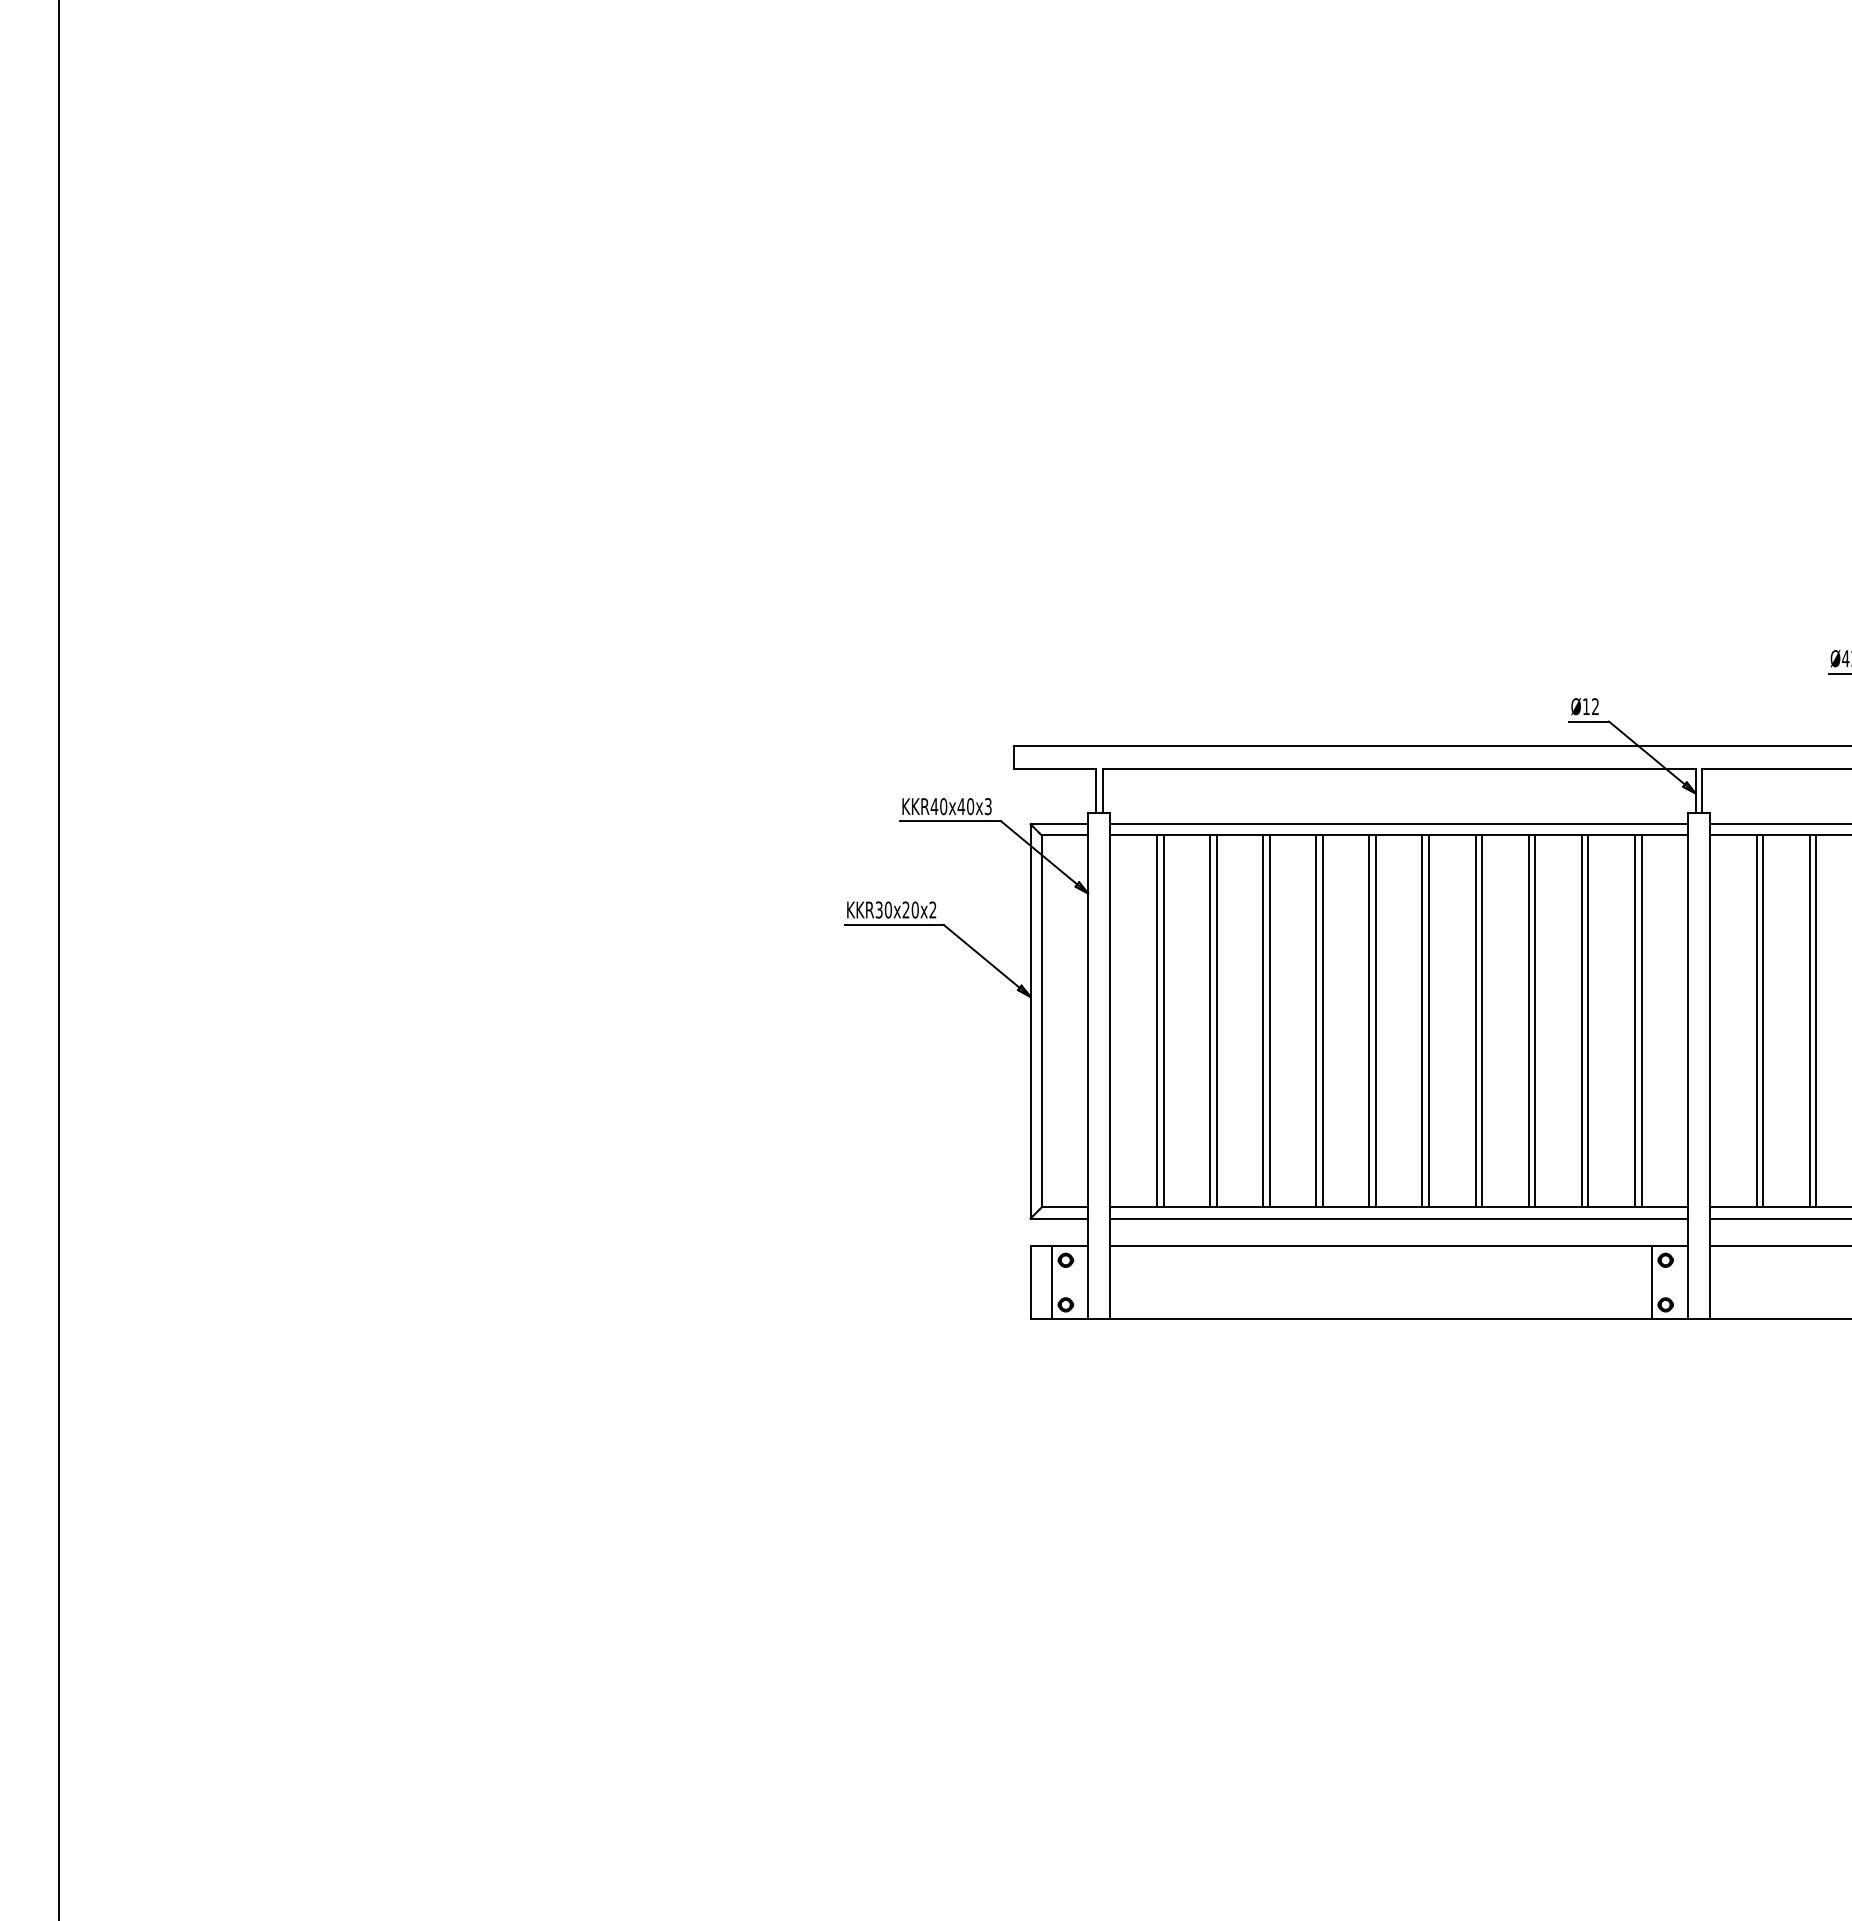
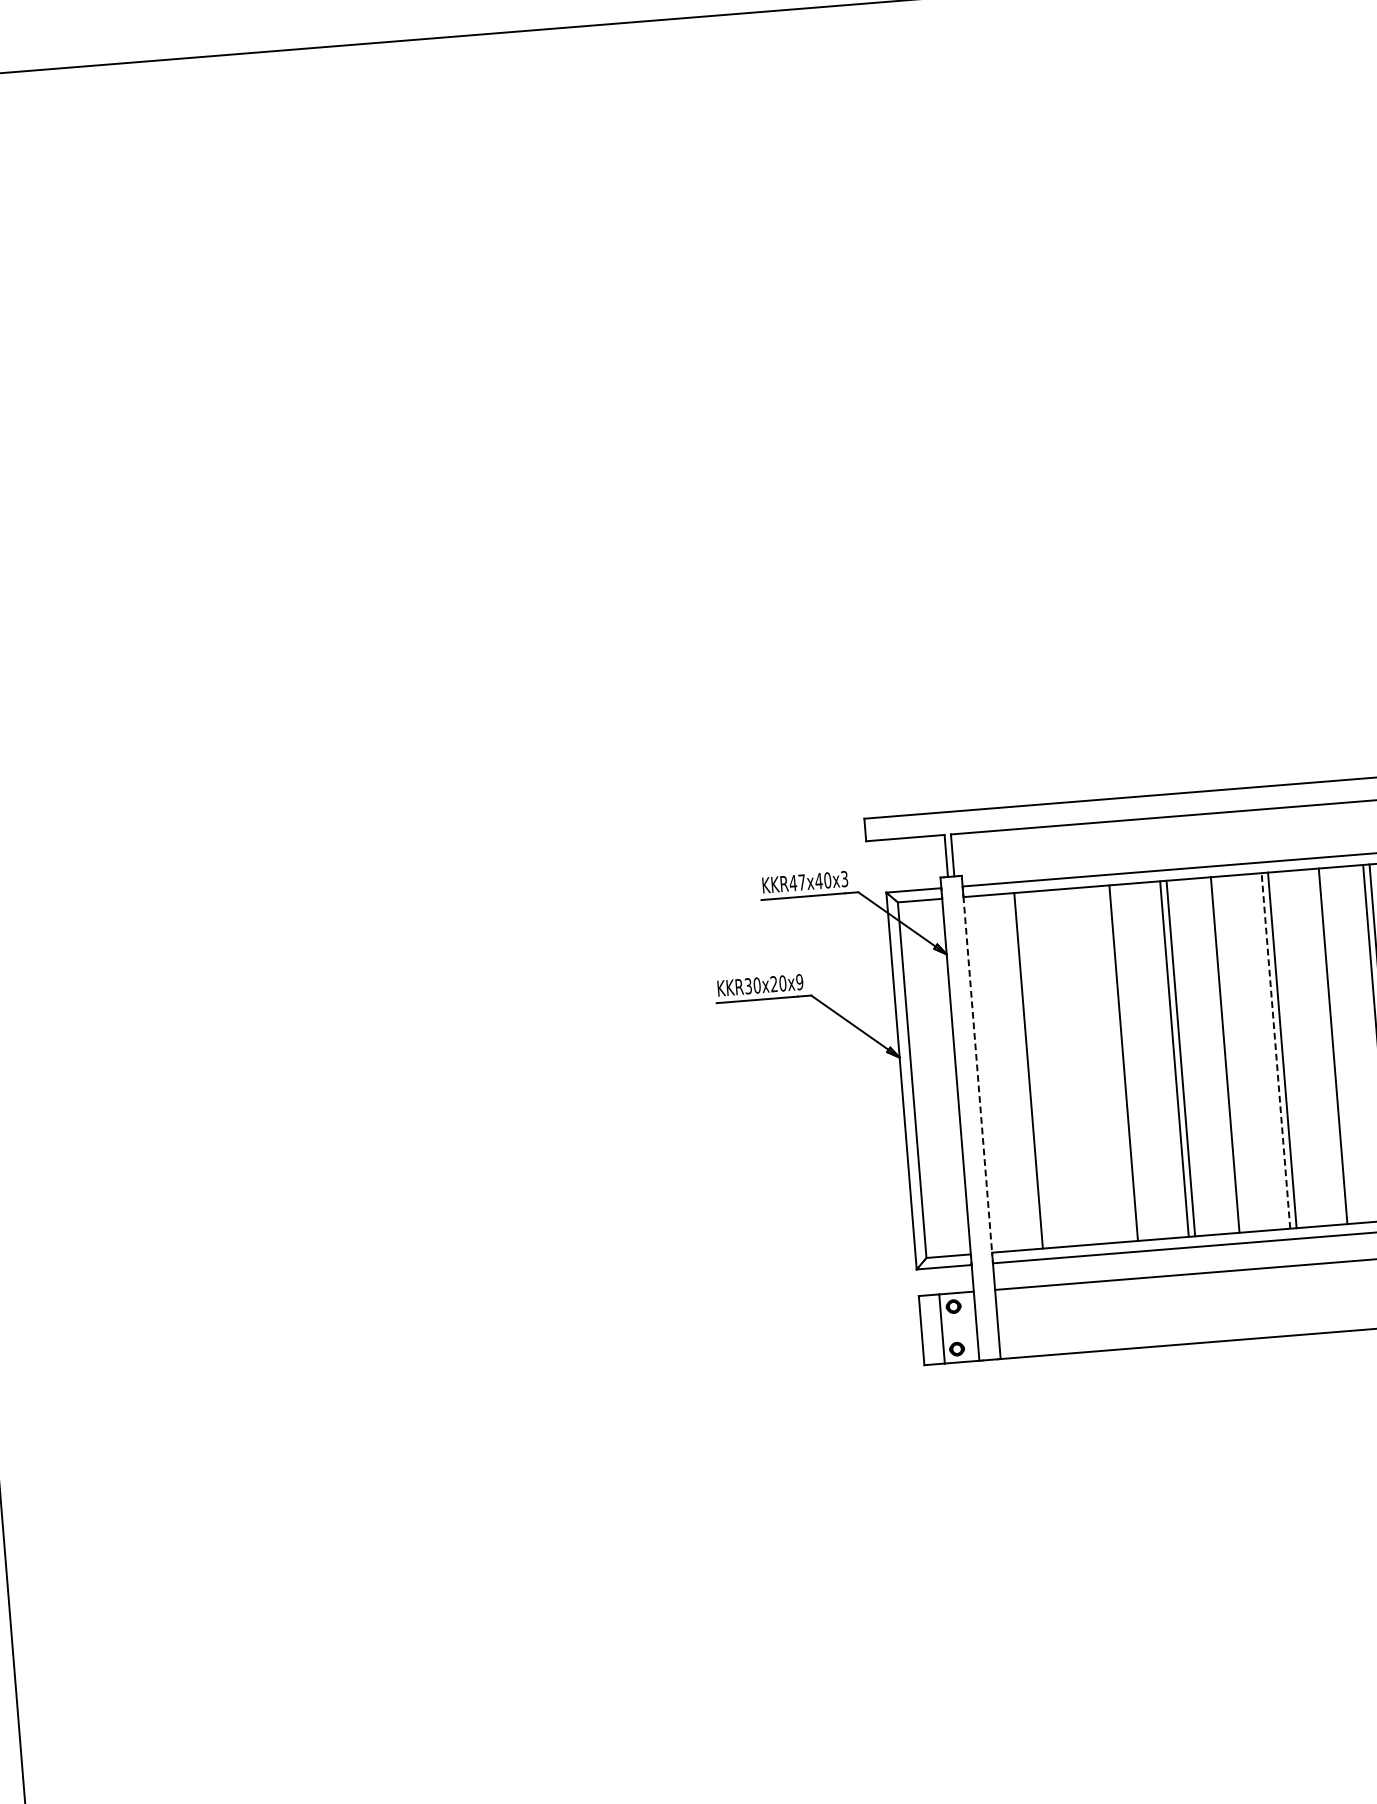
text: (943, 806) -> (801, 882), KKR40x40x3 -> KKR47x40x3
text: (932, 909) -> (799, 981), KKR30x20x2 -> KKR30x20x9
line: (1422, 1020) -> (1276, 1050), solid -> dashed
line: (1110, 1021) -> (977, 1074), solid -> dashed
line: (1156, 1021) -> (1021, 1071), removed
line: (1209, 1021) -> (1072, 1067), removed
line: (1216, 1021) -> (1079, 1066), removed
line: (1269, 1021) -> (1129, 1062), removed
line: (1375, 1021) -> (1231, 1054), removed
line: (1475, 1021) -> (1326, 1046), removed

